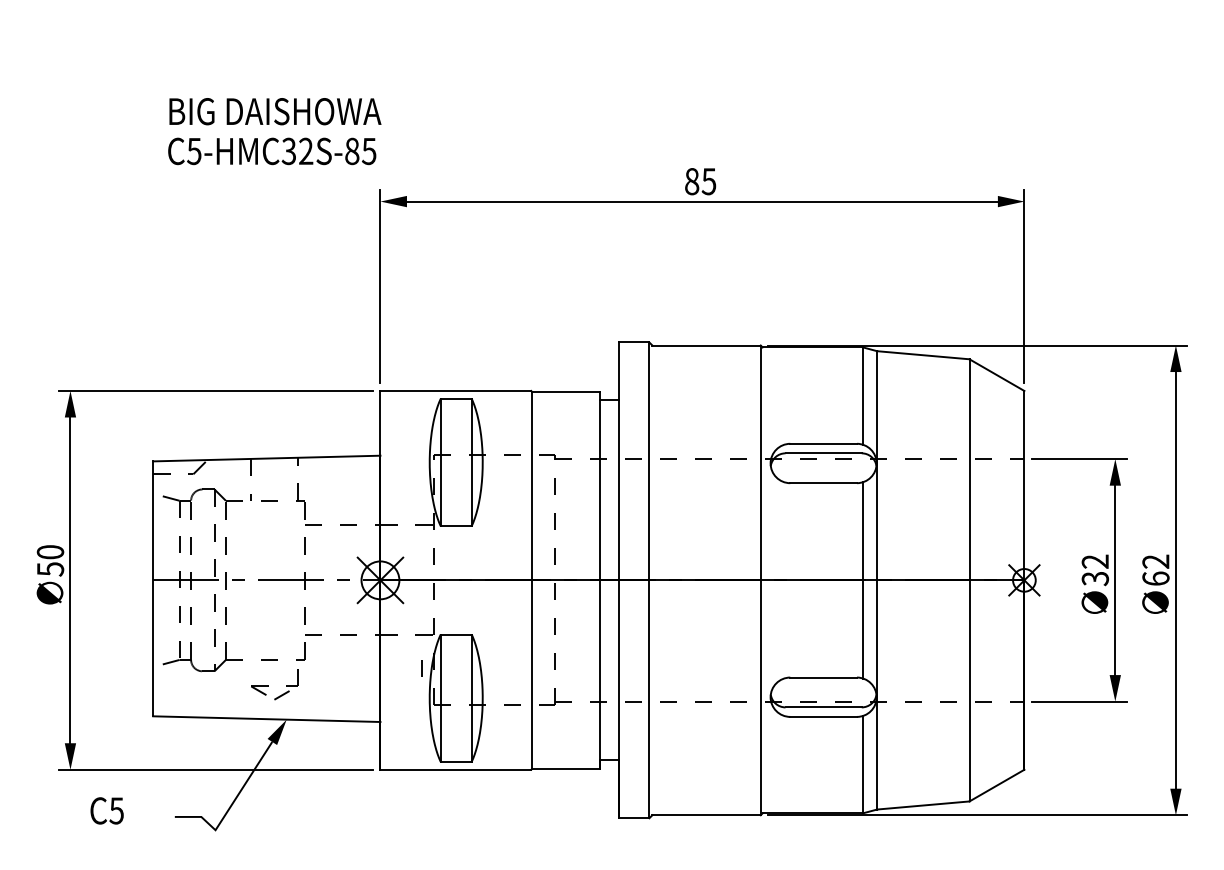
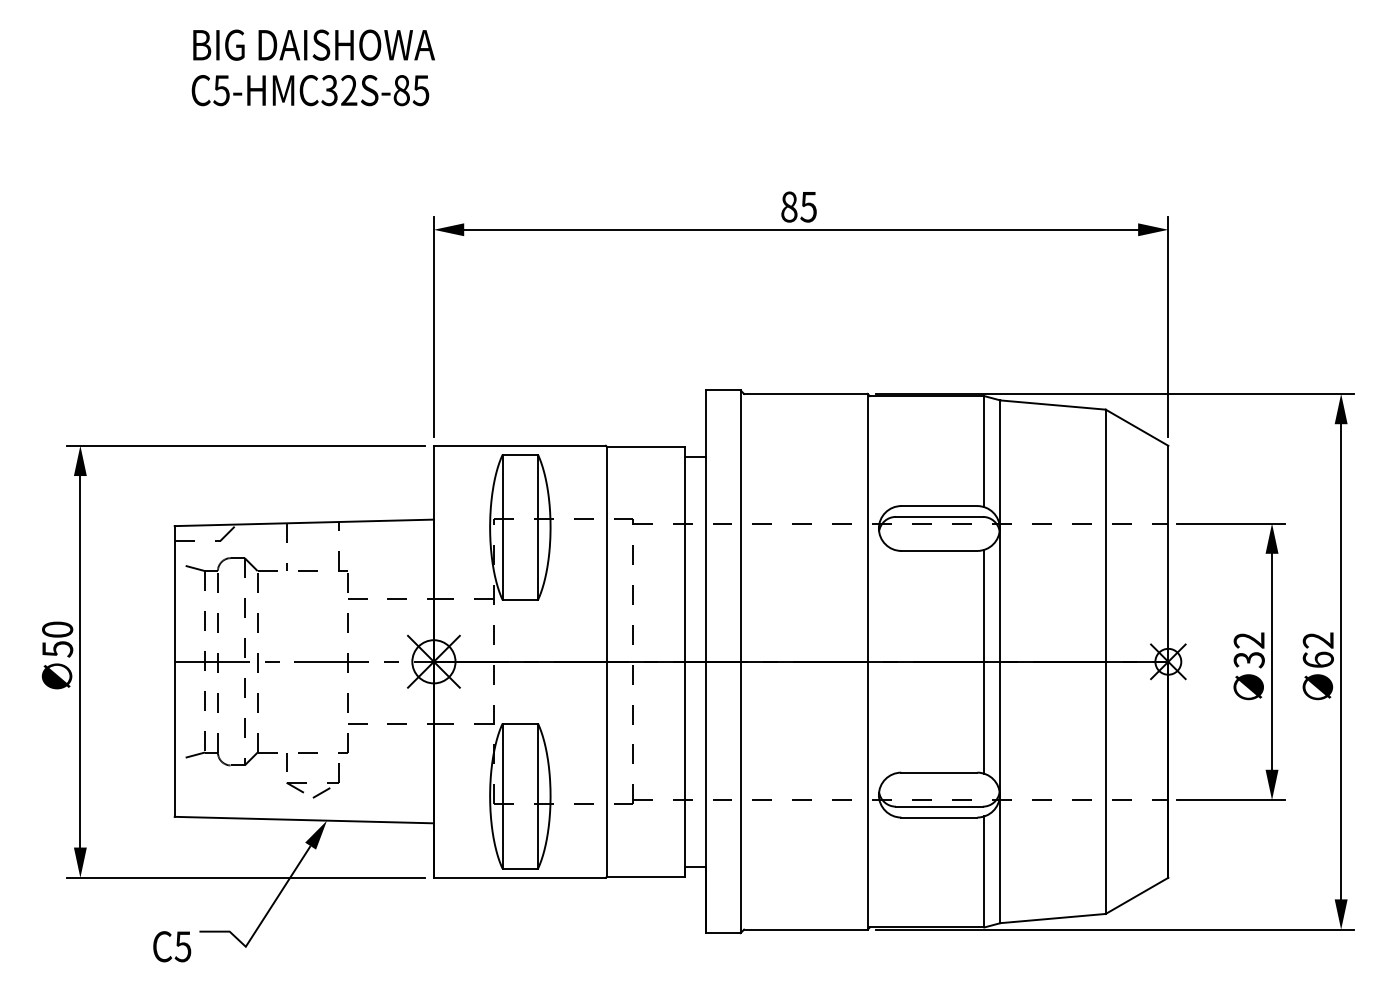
text: (273, 131) -> (312, 67), moved
line: (422, 668) -> (286, 762), moved
text: (107, 810) -> (172, 946), moved

